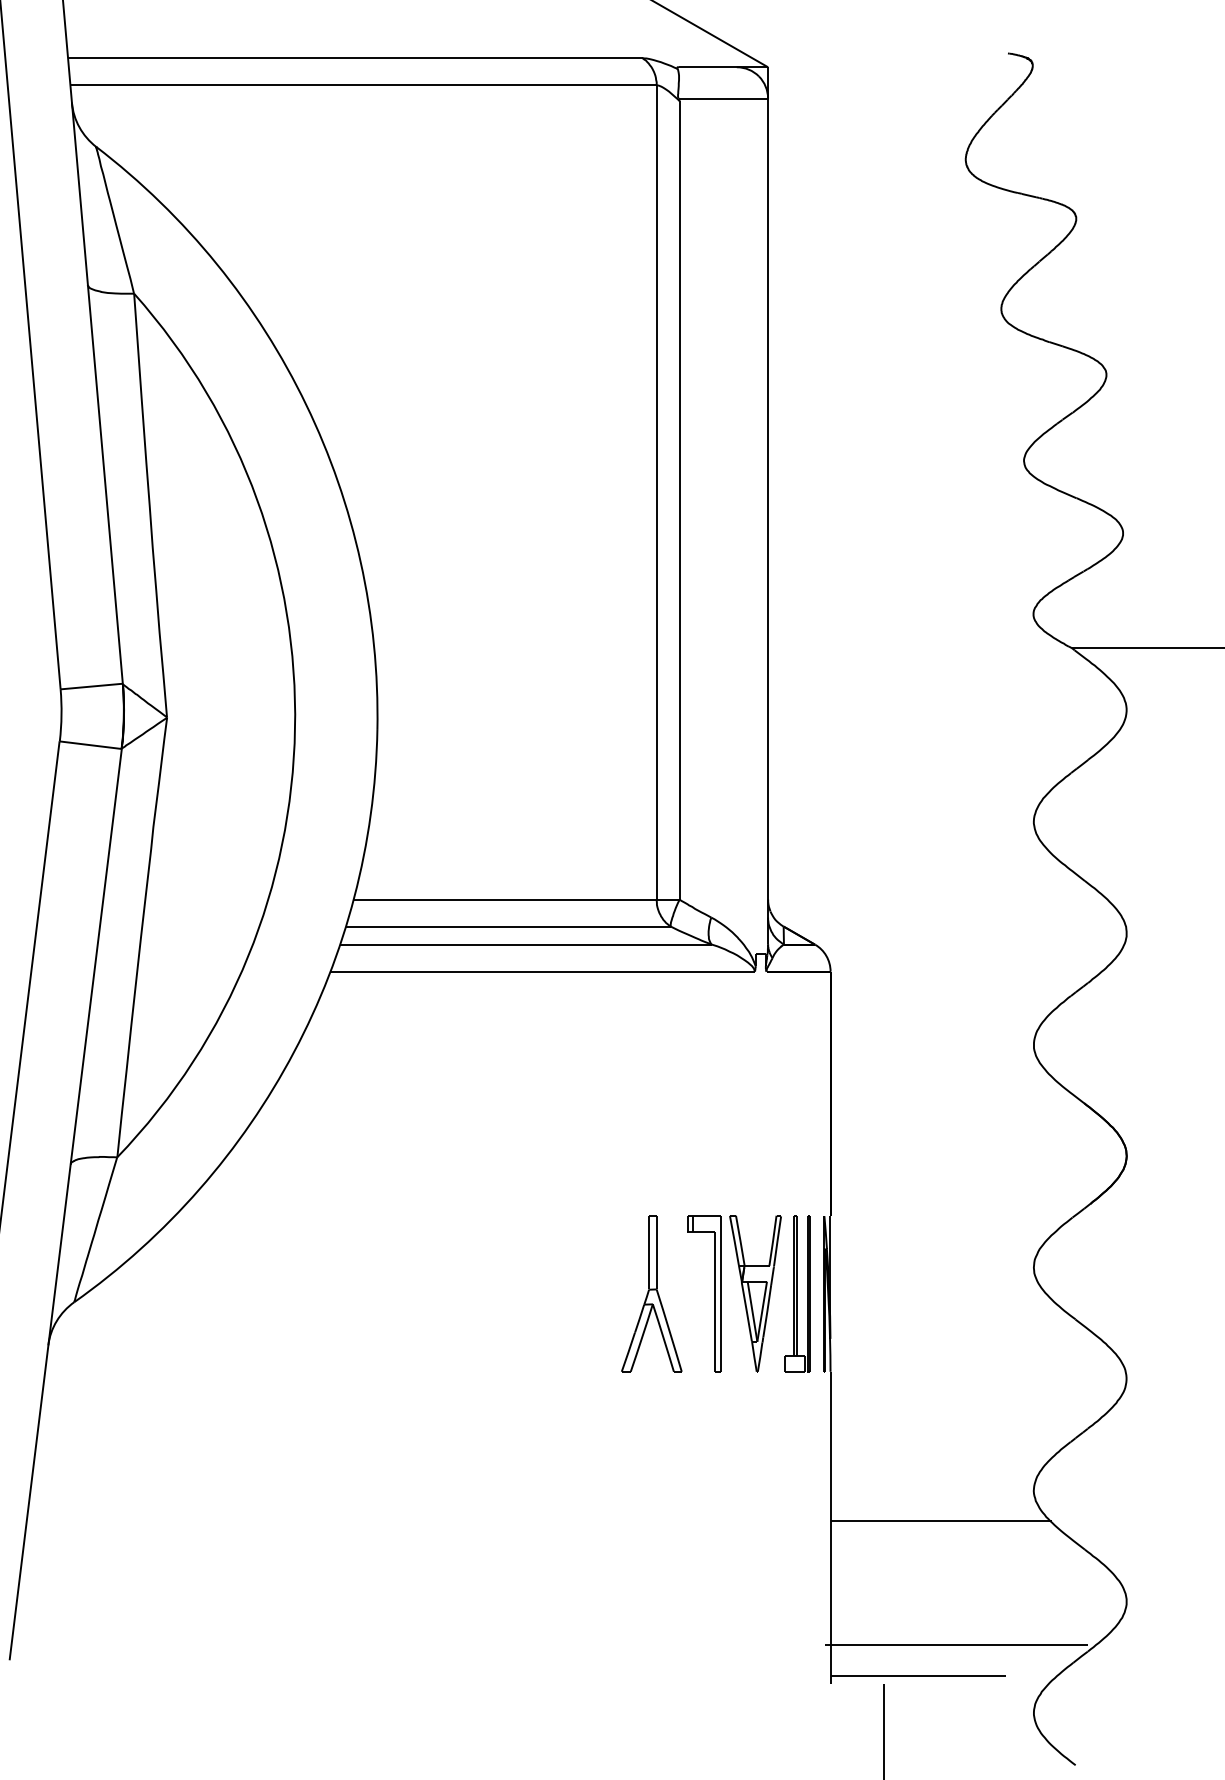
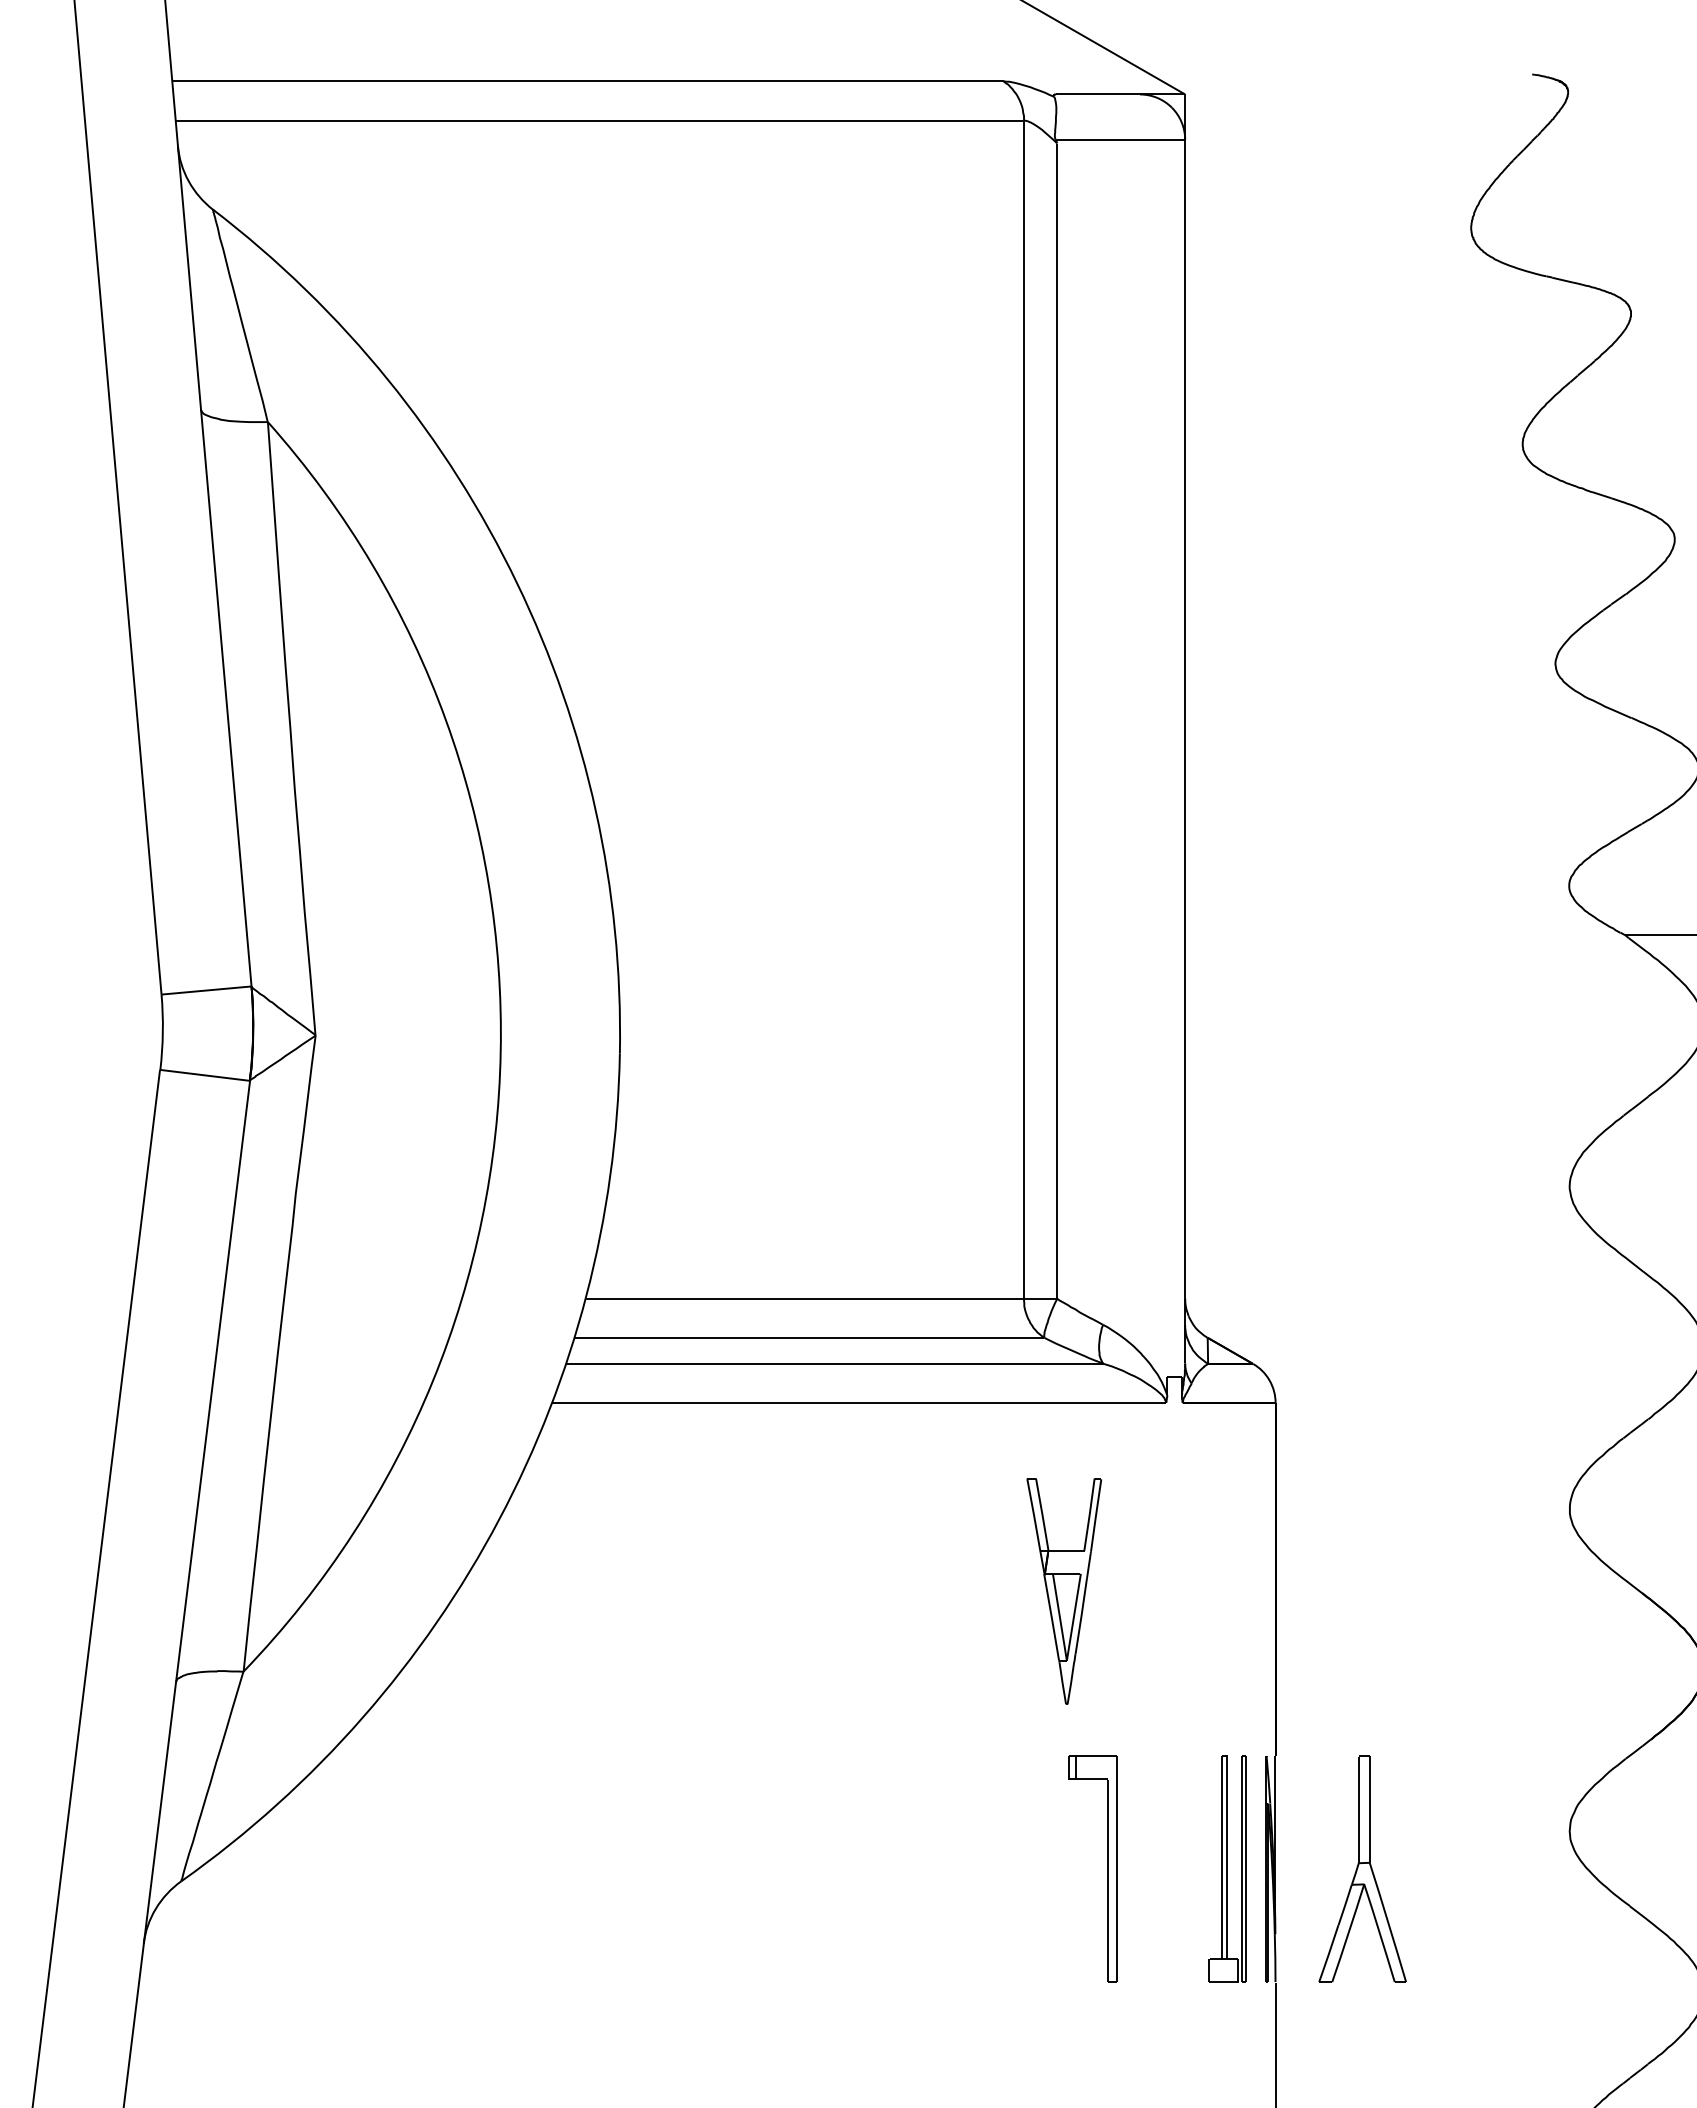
part: (651, 1293) -> (1362, 1868), moved
part: (755, 1293) -> (1064, 1590), moved

